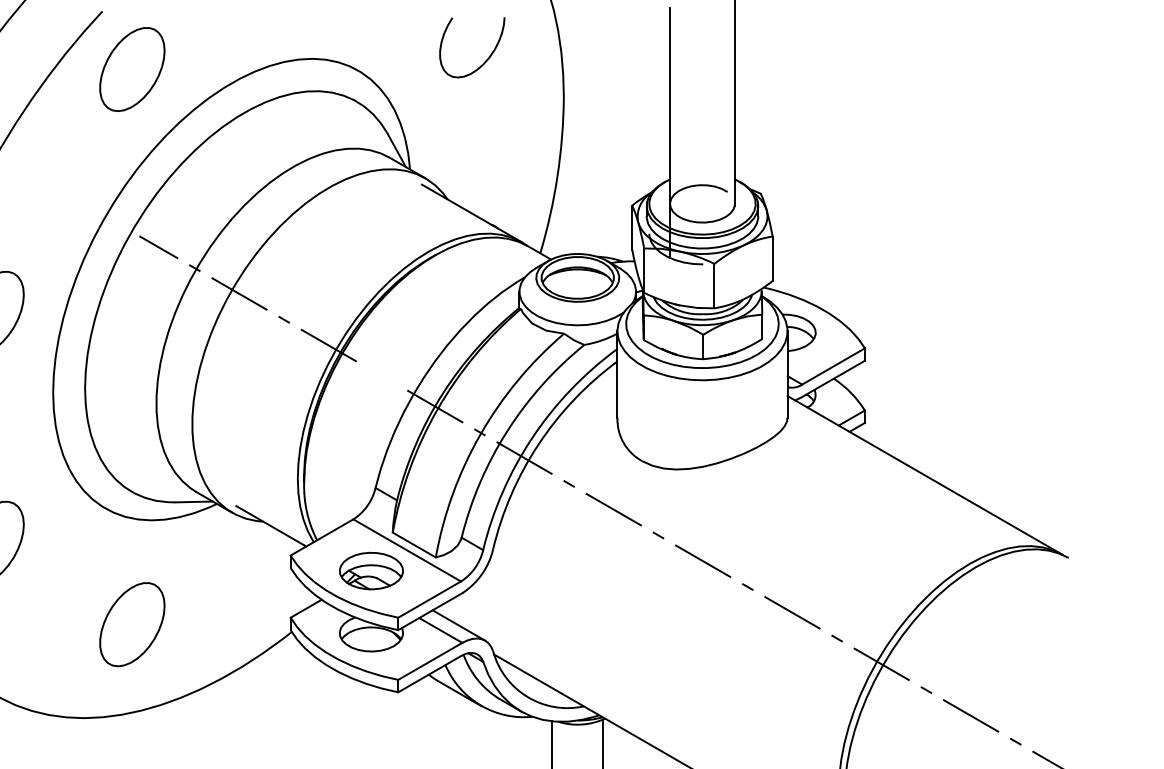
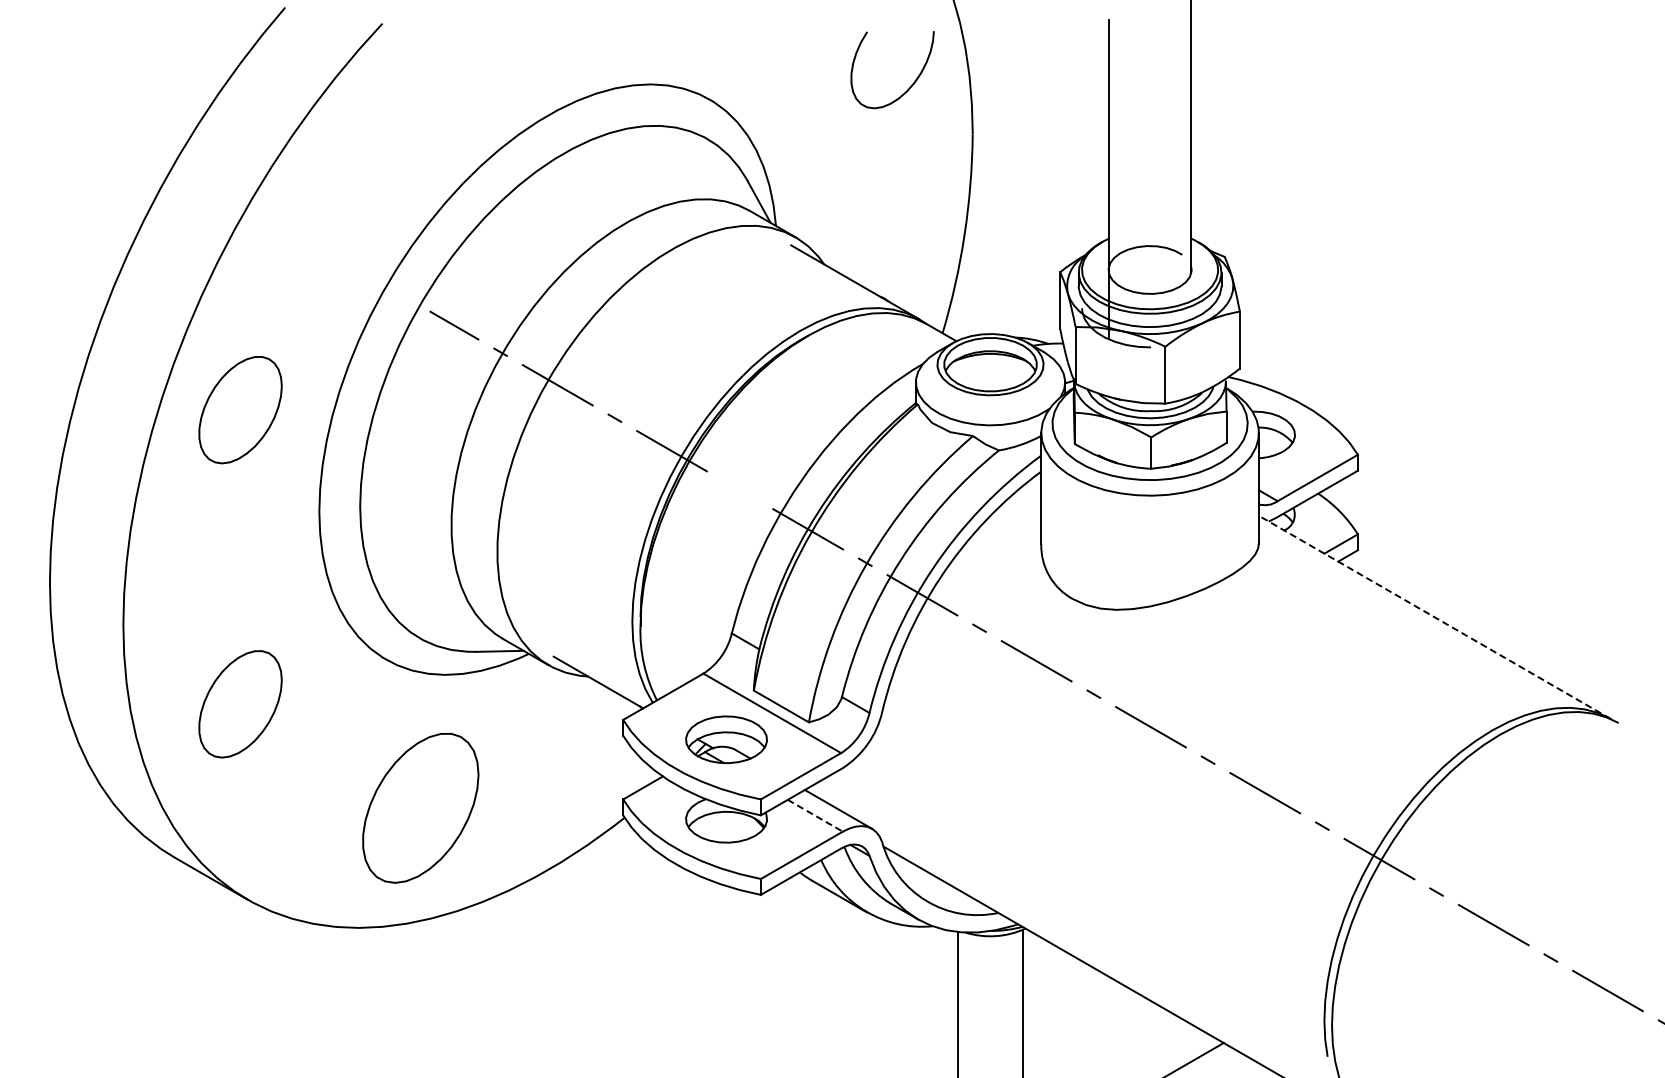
curve: (486, 59) -> (910, 85), moved
part: (132, 69) -> (420, 98), removed
line: (924, 475) -> (1434, 617), solid -> dashed
part: (132, 624) -> (420, 808), size x1.4
line: (440, 630) -> (815, 815), solid -> dashed

